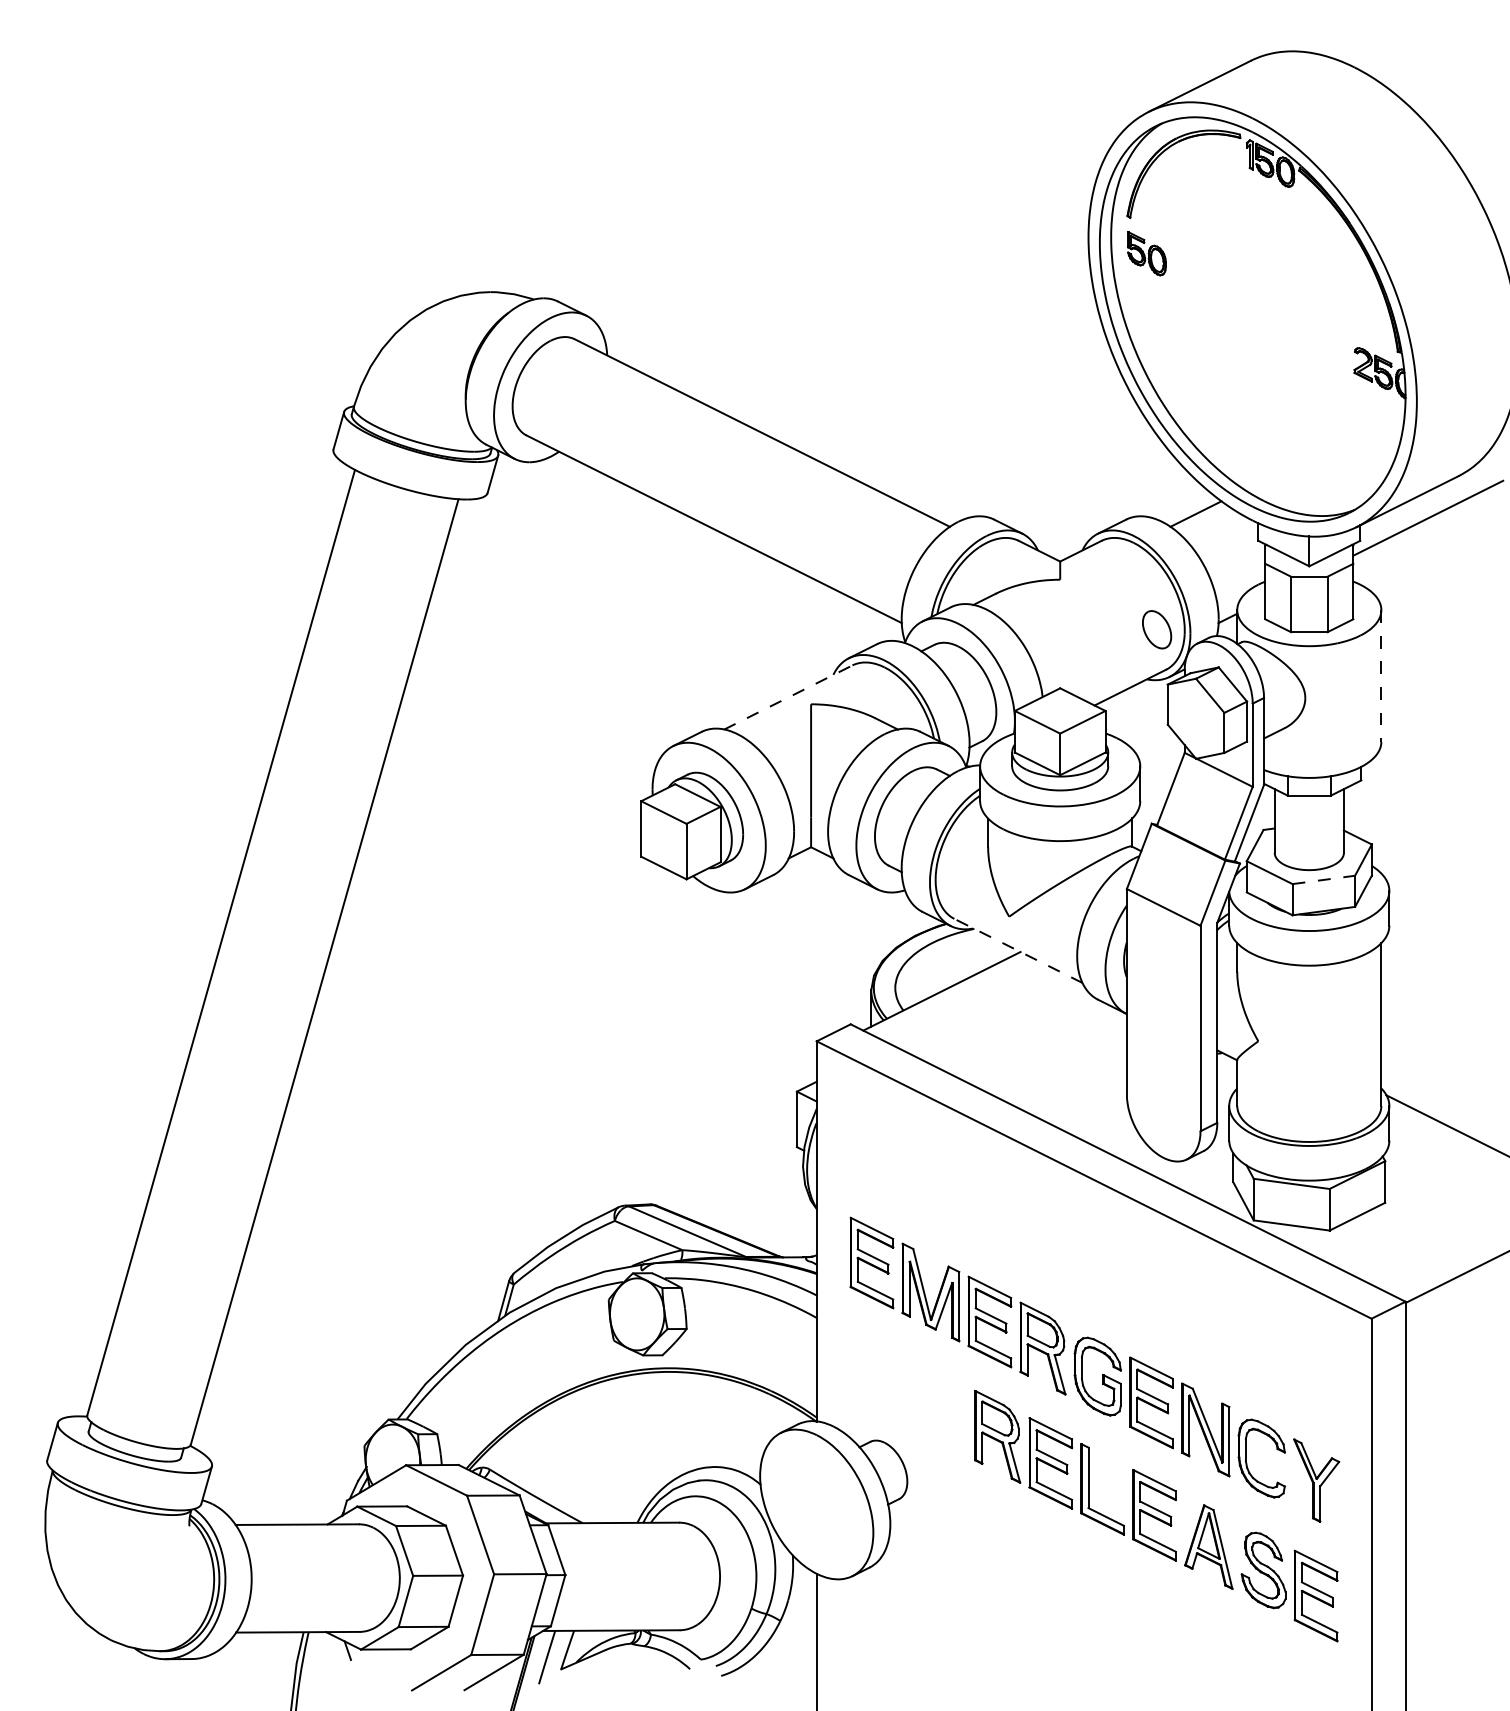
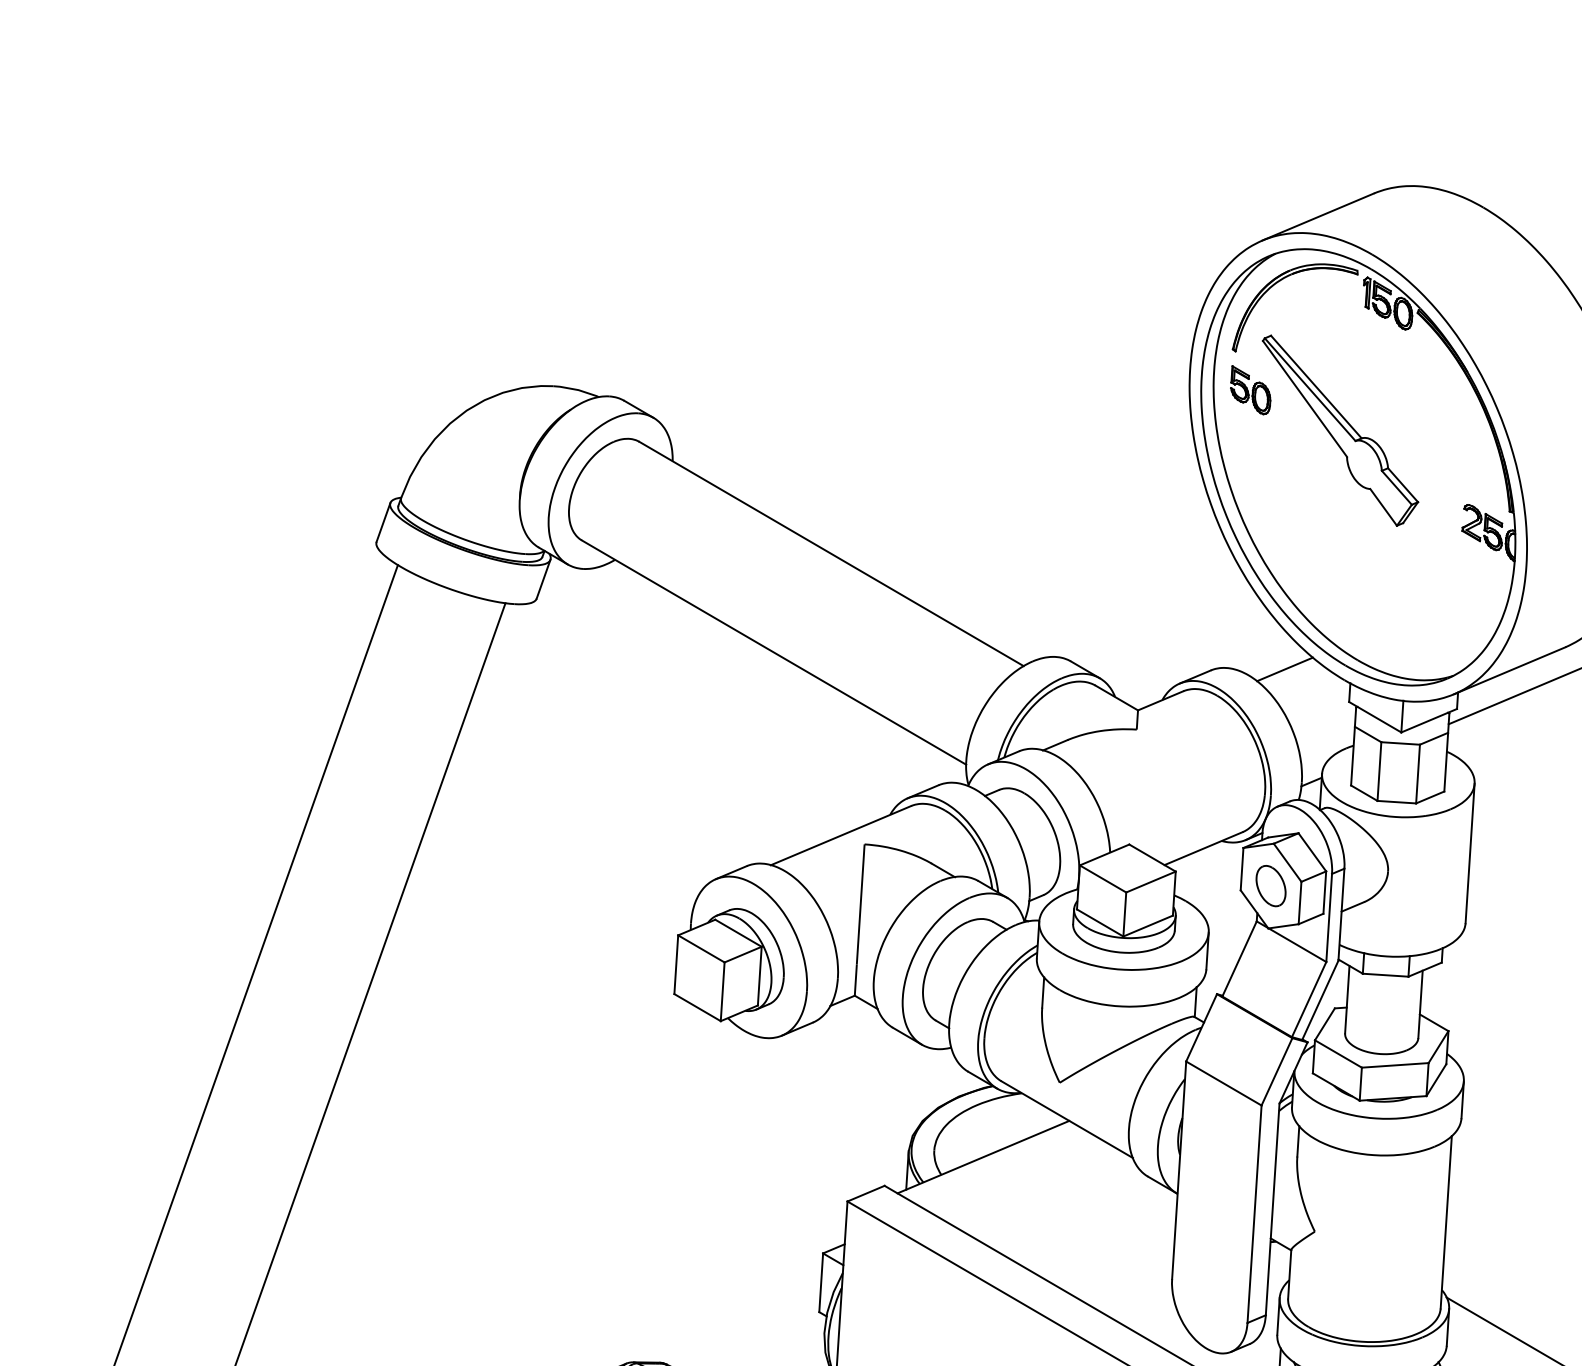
part: (1233, 286) -> (1340, 431), added
part: (1157, 629) -> (1271, 885), moved
line: (1381, 676) -> (1470, 854), dashed -> solid
line: (788, 697) -> (841, 835), dashed -> solid
line: (1323, 879) -> (1394, 1064), dashed -> solid
line: (1018, 950) -> (1067, 1119), dashed -> solid

